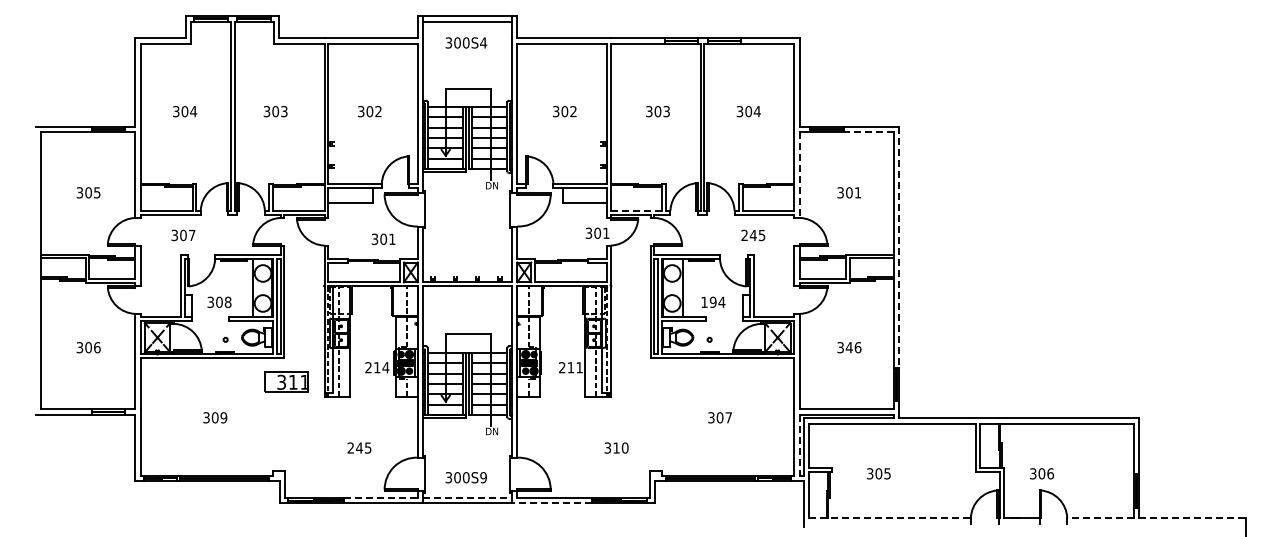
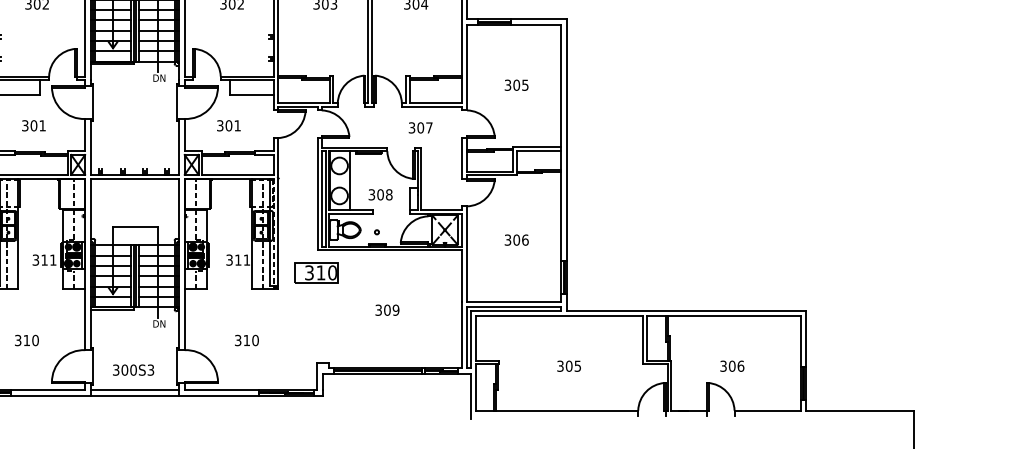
line: (868, 132) -> (535, 24), dashed -> solid
line: (799, 175) -> (466, 67), dashed -> solid
text: (857, 192) -> (524, 84), 301 -> 305
line: (636, 210) -> (303, 102), dashed -> solid
text: (597, 232) -> (228, 124), moved
text: (753, 235) -> (420, 127), 245 -> 307
text: (383, 238) -> (33, 124), moved
line: (899, 247) -> (566, 139), dashed -> solid
text: (713, 301) -> (380, 193), 194 -> 308
text: (848, 347) -> (515, 239), 346 -> 306
text: (377, 367) -> (44, 259), 214 -> 311
text: (562, 368) -> (229, 260), 211 -> 311
part: (649, 379) -> (316, 271), added
text: (728, 417) -> (395, 309), 307 -> 309
line: (799, 445) -> (466, 337), dashed -> solid
text: (359, 447) -> (26, 339), 245 -> 310
text: (616, 447) -> (246, 339), moved
text: (878, 473) -> (568, 365), moved
text: (1042, 473) -> (732, 365), moved
text: (483, 477) -> (150, 369), 300S9 -> 300S3
line: (381, 497) -> (48, 389), dashed -> solid
line: (468, 497) -> (135, 389), dashed -> solid
line: (551, 503) -> (218, 395), dashed -> solid
line: (889, 518) -> (556, 410), dashed -> solid
line: (1099, 518) -> (766, 410), dashed -> solid
line: (1192, 518) -> (859, 410), dashed -> solid

